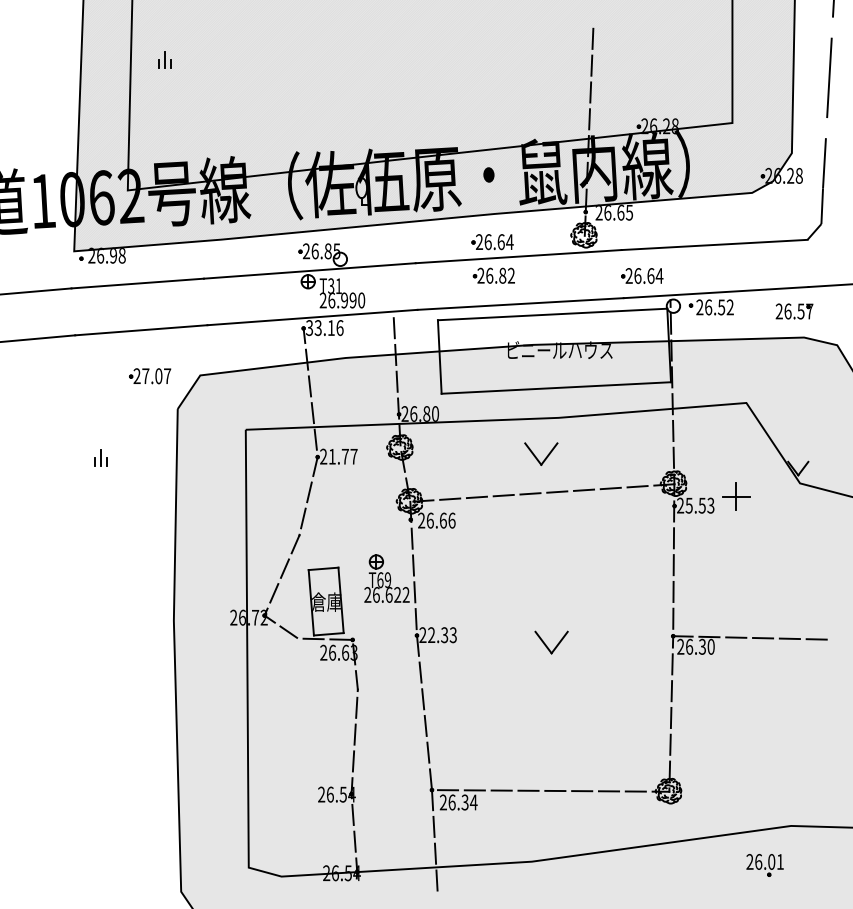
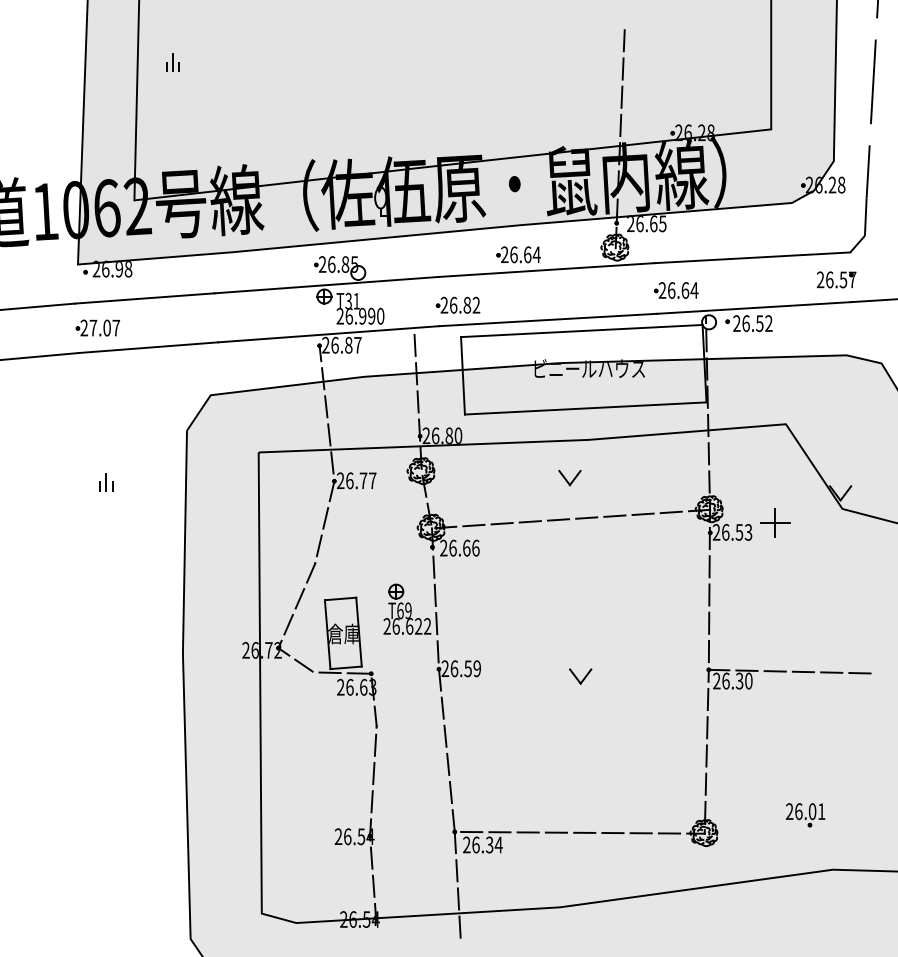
part: (493, 275) -> (457, 304), moved
part: (794, 311) -> (836, 279), moved
text: (324, 327) -> (341, 344), 33.16 -> 26.87
part: (149, 375) -> (97, 327), moved
part: (540, 453) -> (569, 477), size x0.62
text: (332, 456) -> (349, 480), 21.77 -> 26.77
text: (689, 505) -> (725, 532), 25.53 -> 26.53
text: (442, 634) -> (465, 668), 22.33 -> 26.59
part: (551, 642) -> (580, 676), size x0.62
part: (764, 865) -> (805, 815), moved

